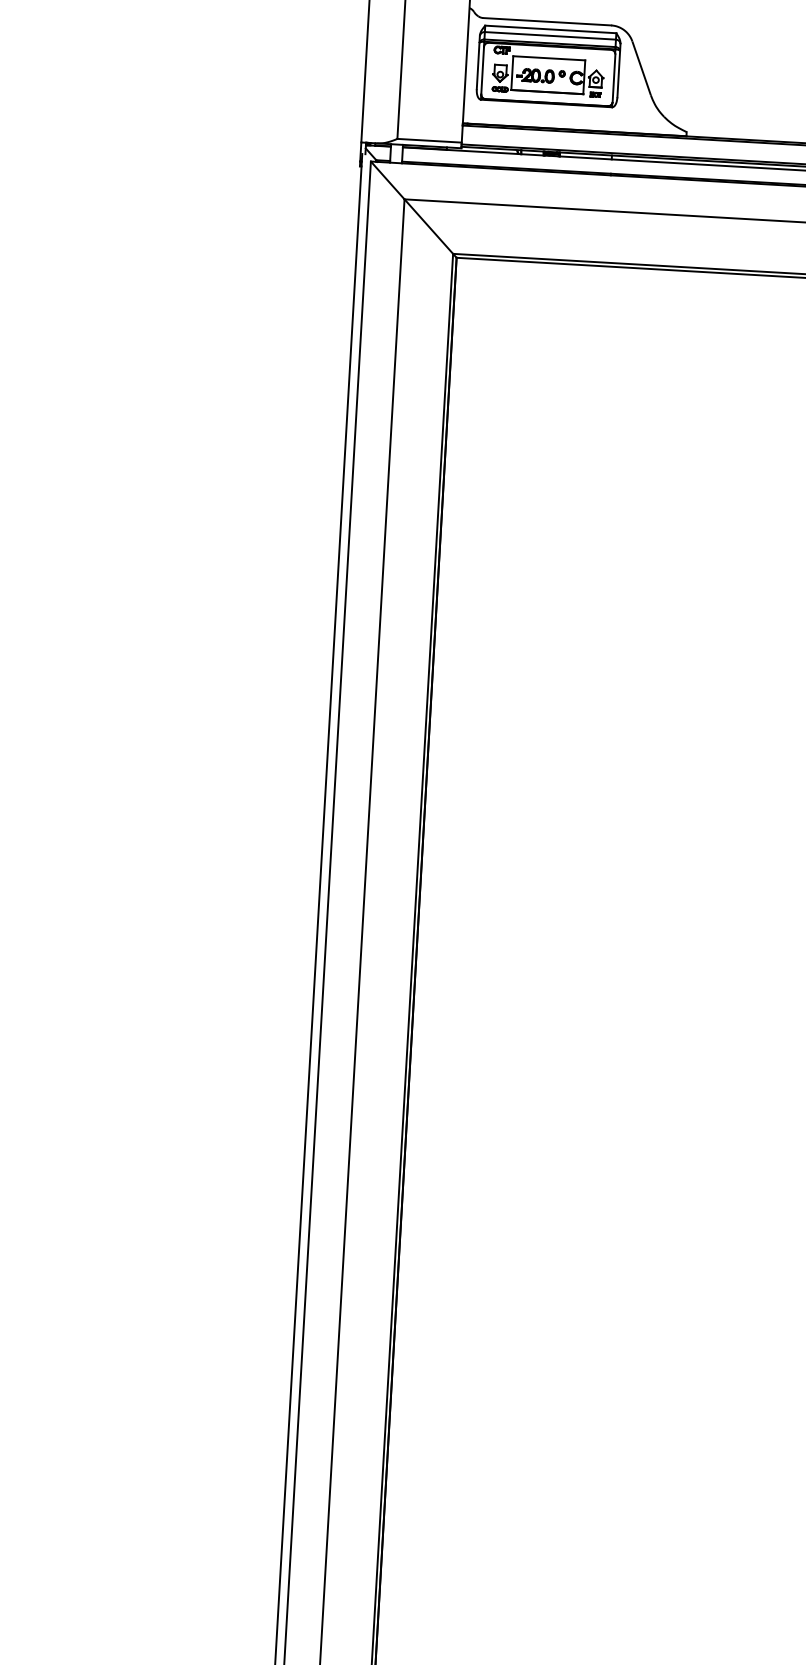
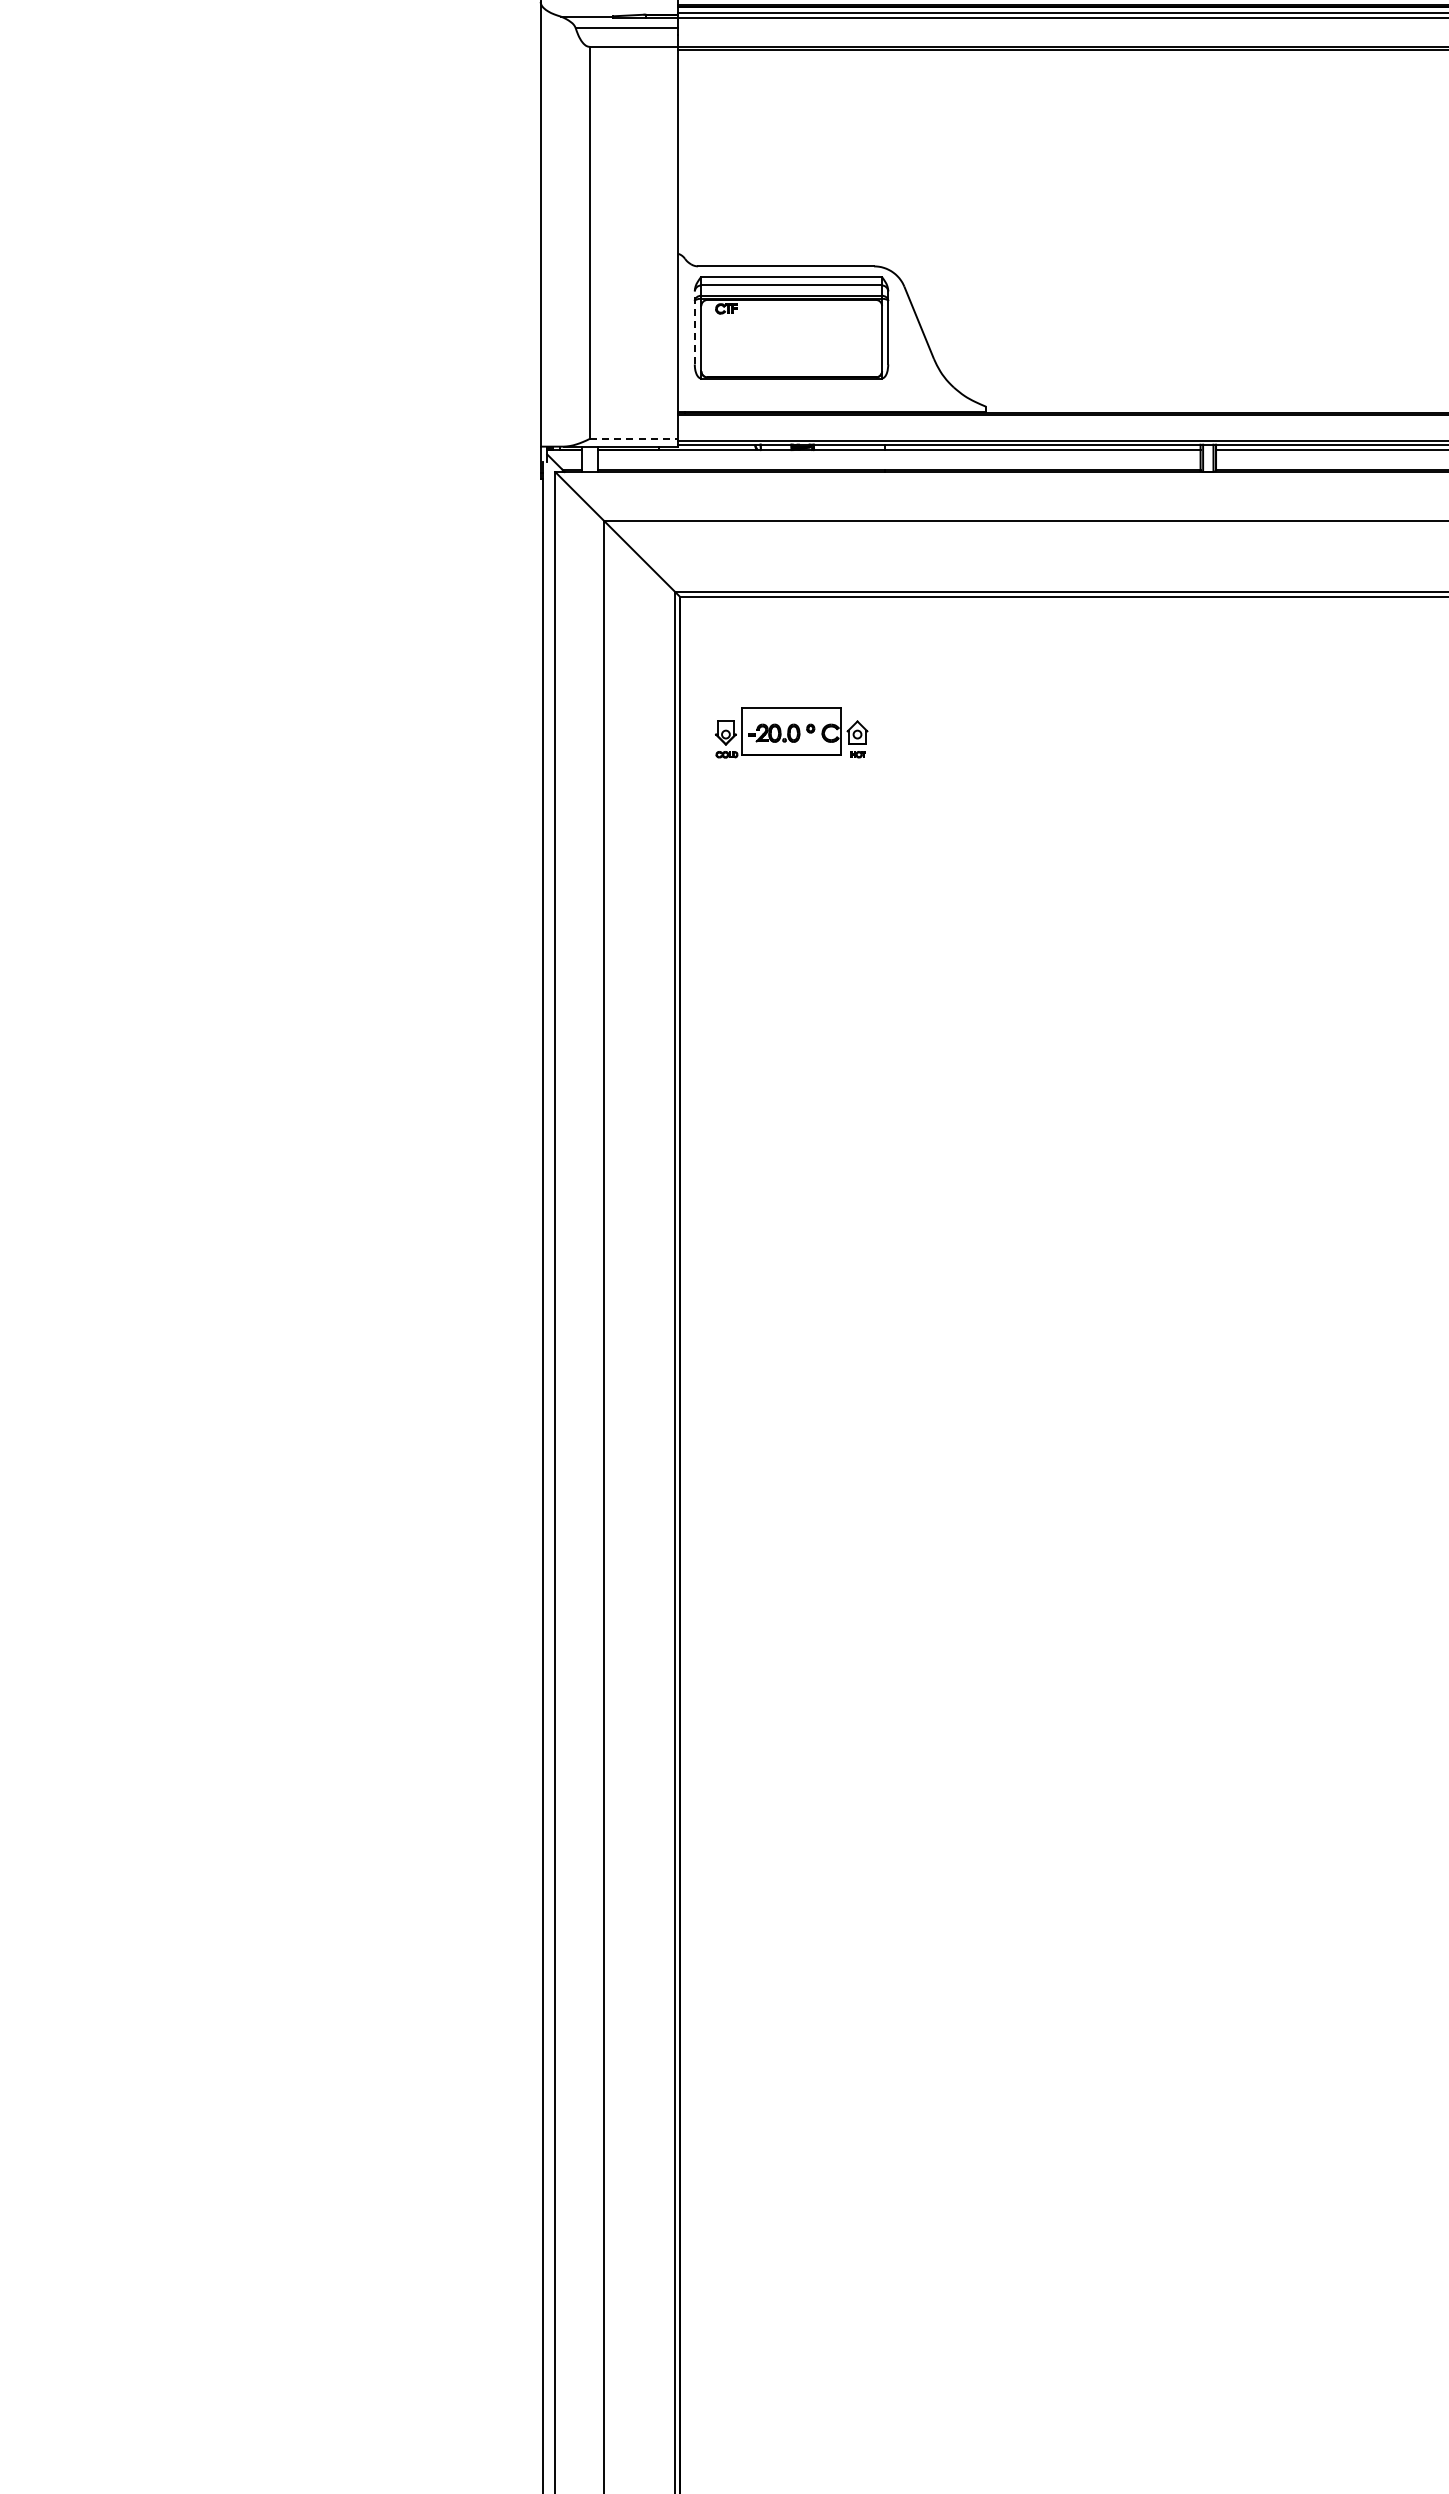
line: (478, 62) -> (694, 327), solid -> dashed
part: (548, 75) -> (791, 732), moved
line: (429, 140) -> (634, 438), solid -> dashed

